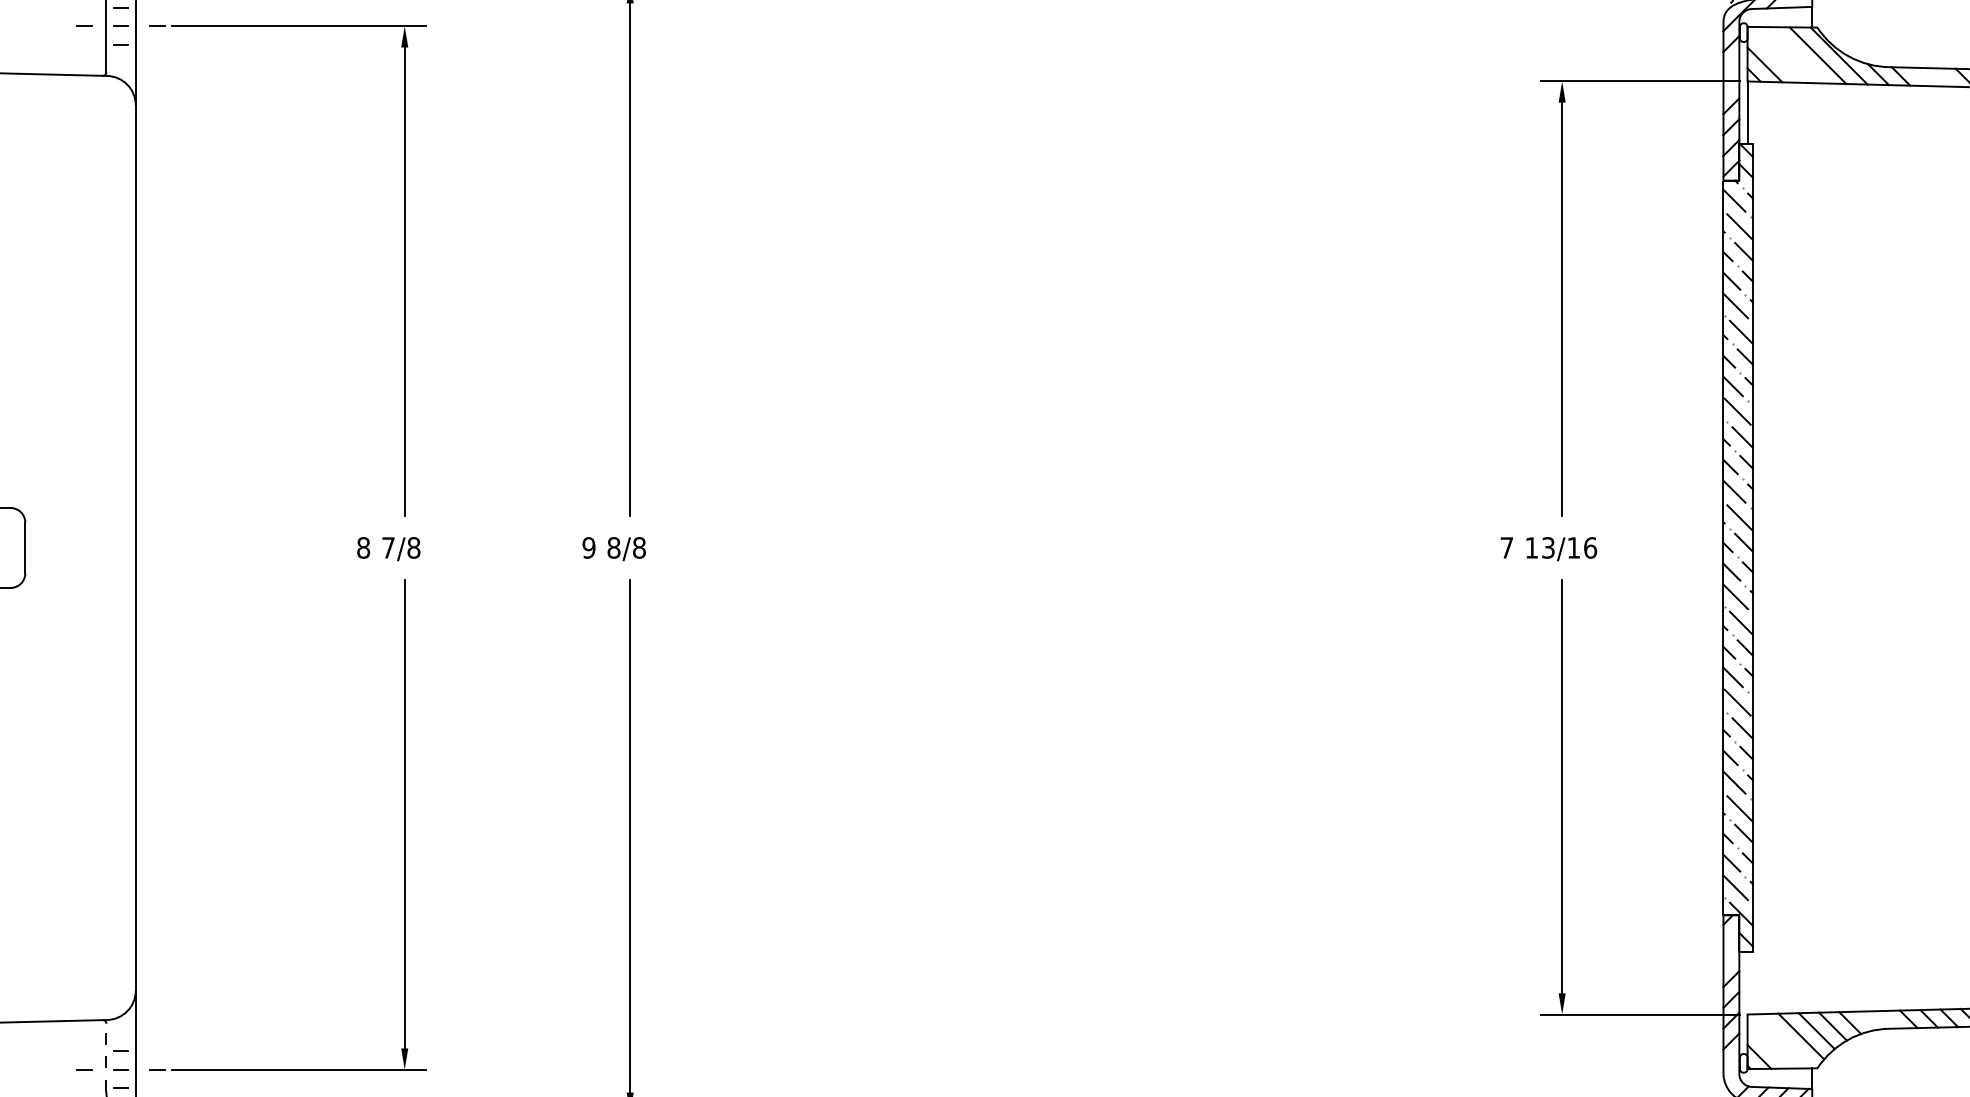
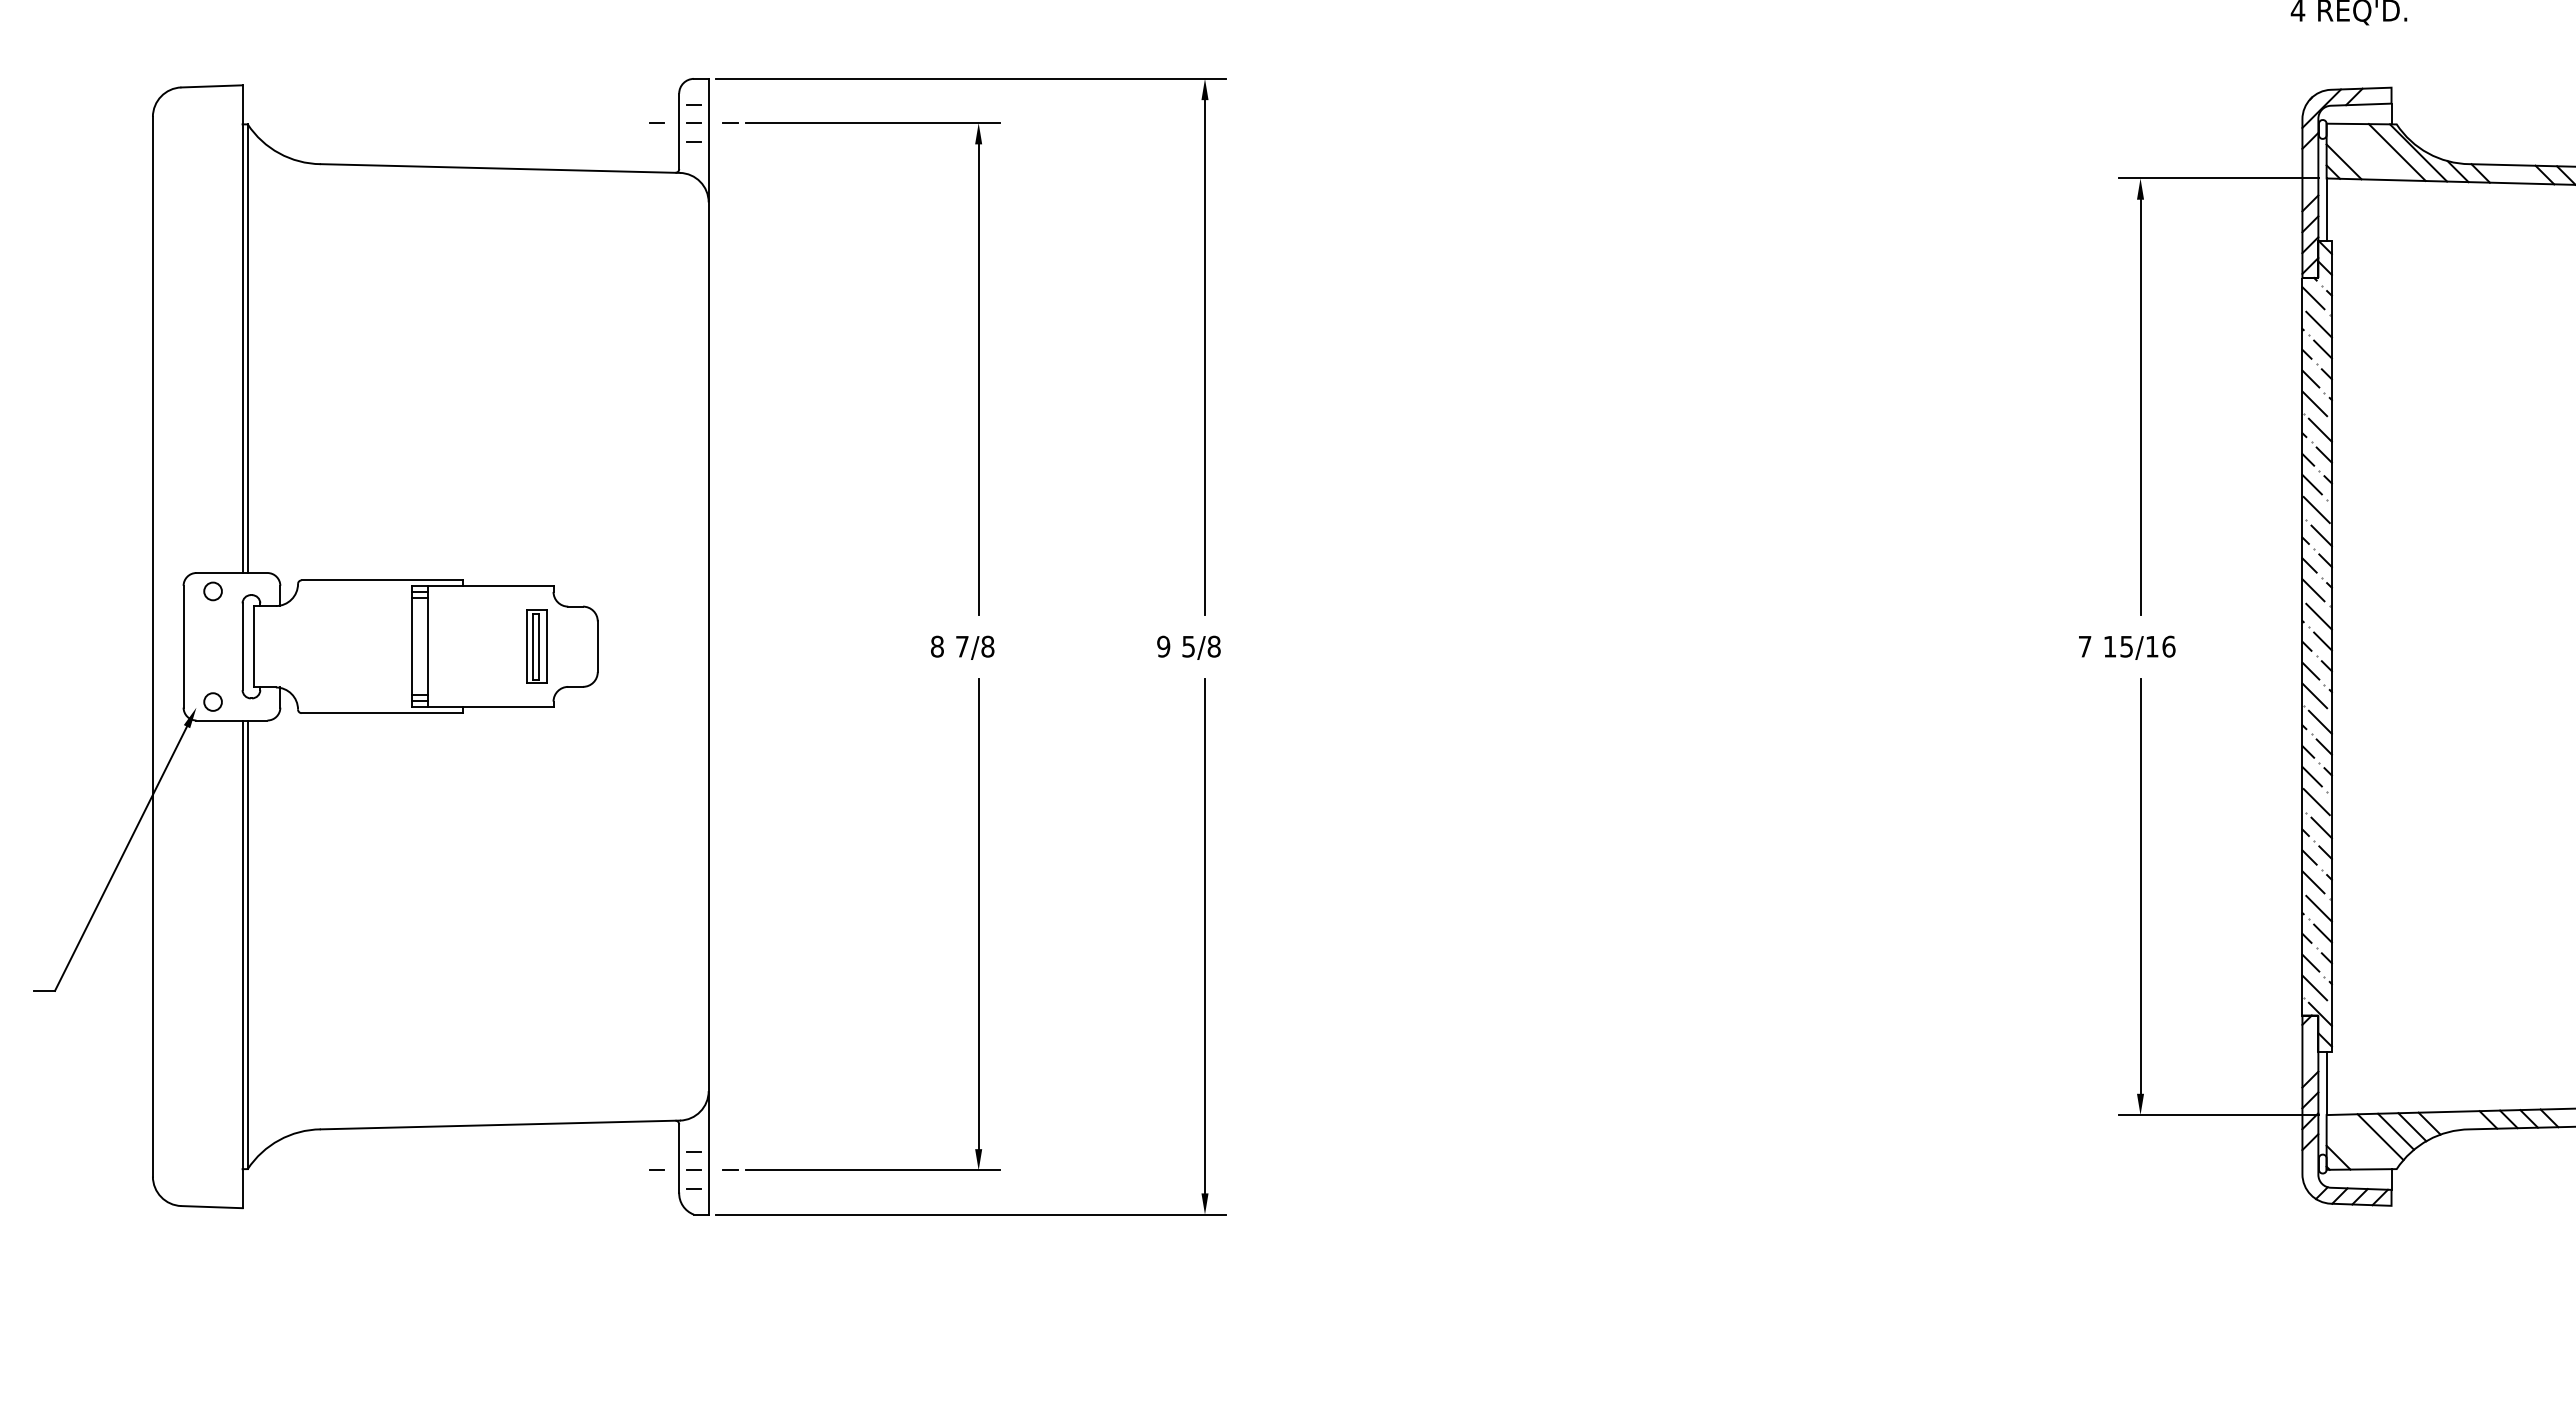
text: (1548, 546) -> (2126, 645), 13/16 -> 15/16
text: (613, 547) -> (1188, 646), 8/8 -> 5/8
line: (1747, 983) -> (2326, 1083), added
line: (106, 1056) -> (679, 1157), dashed -> solid

